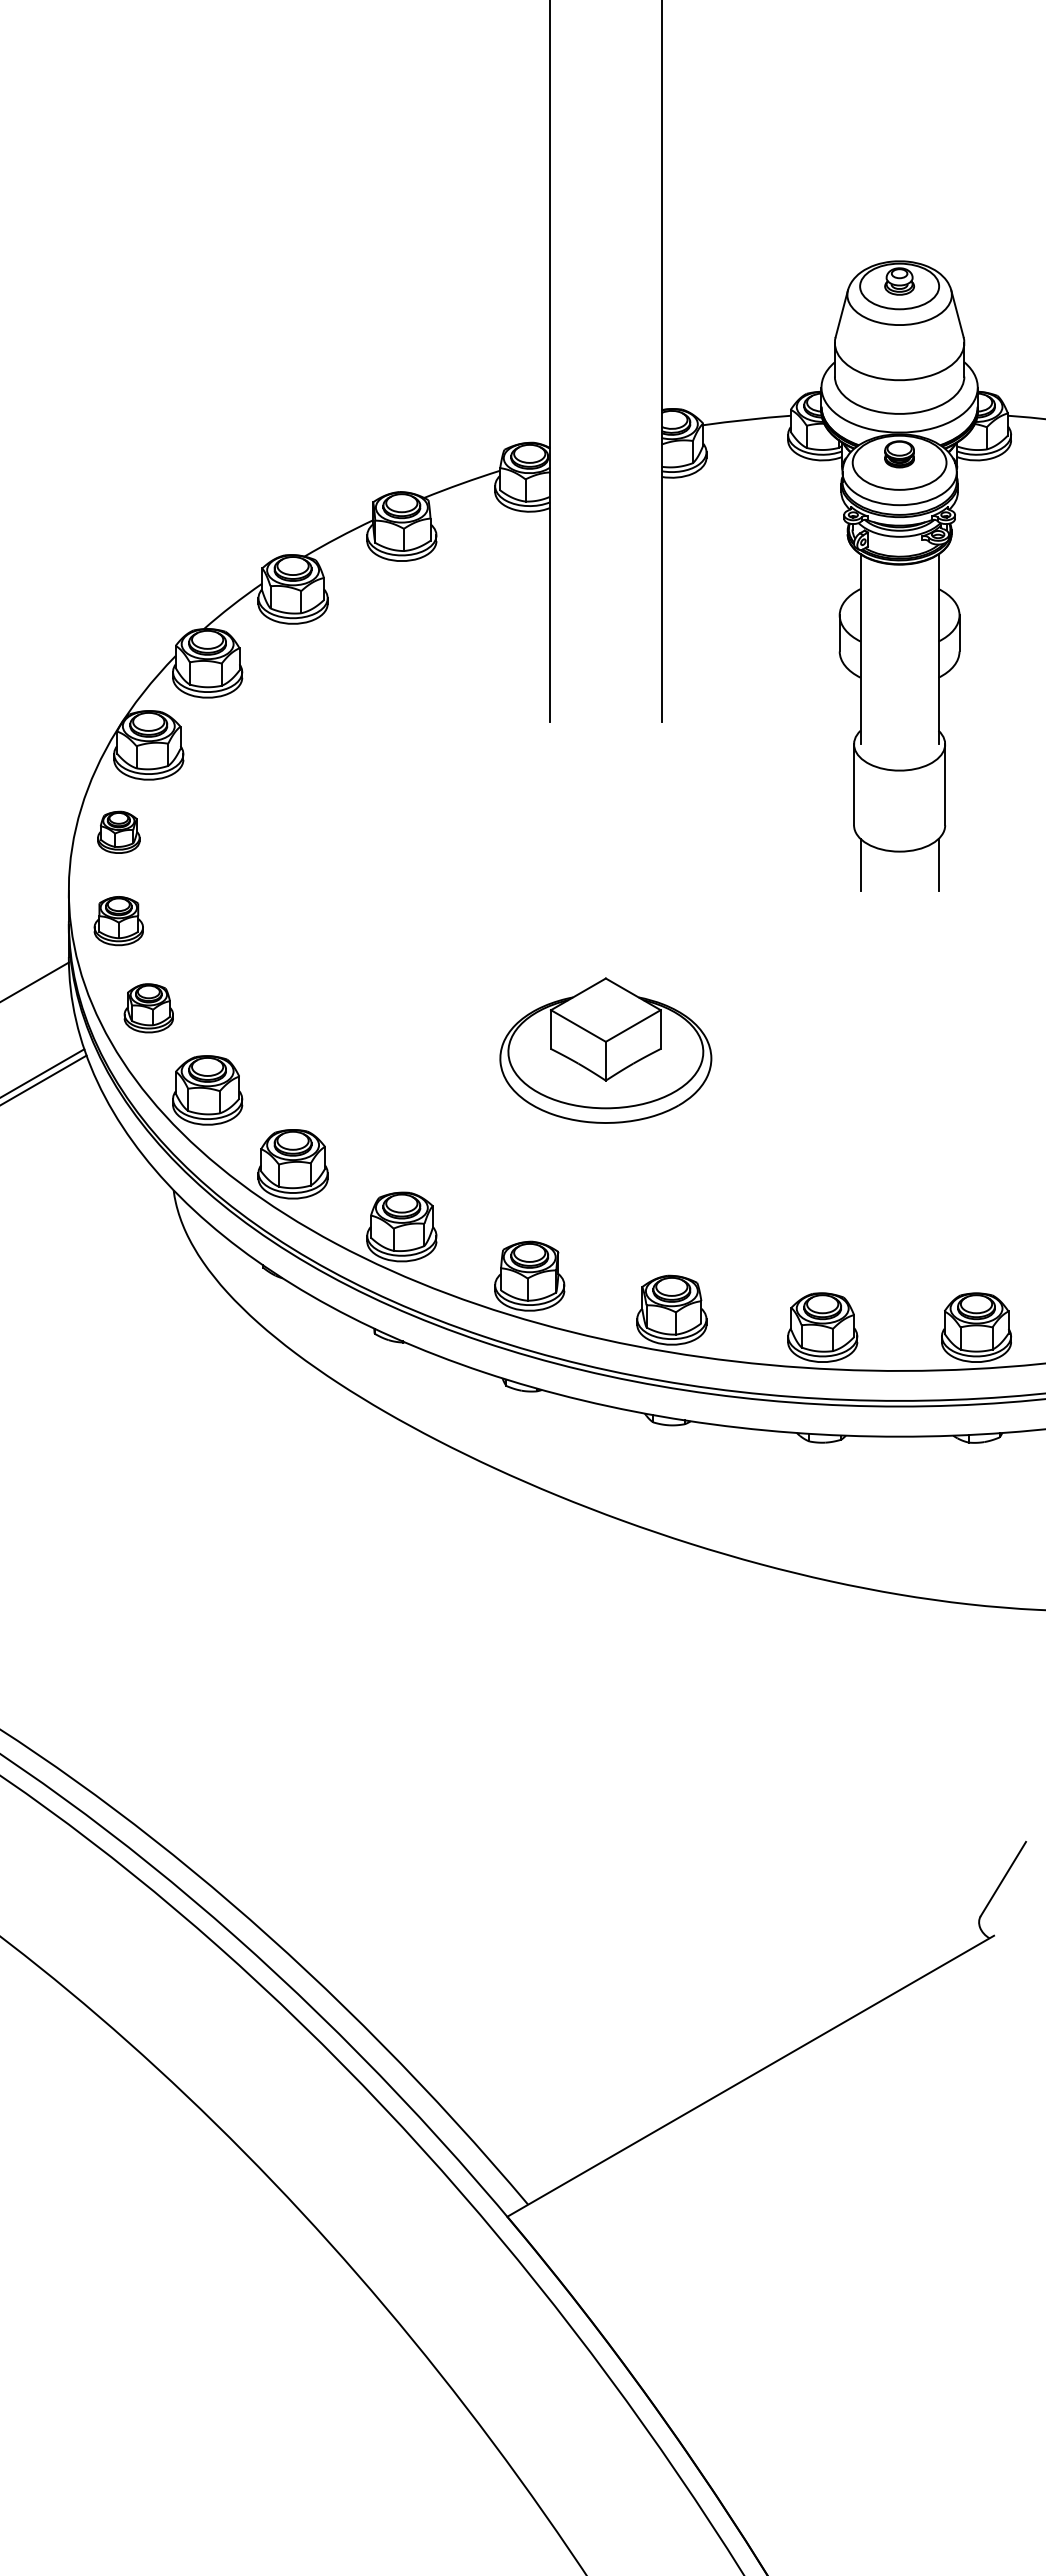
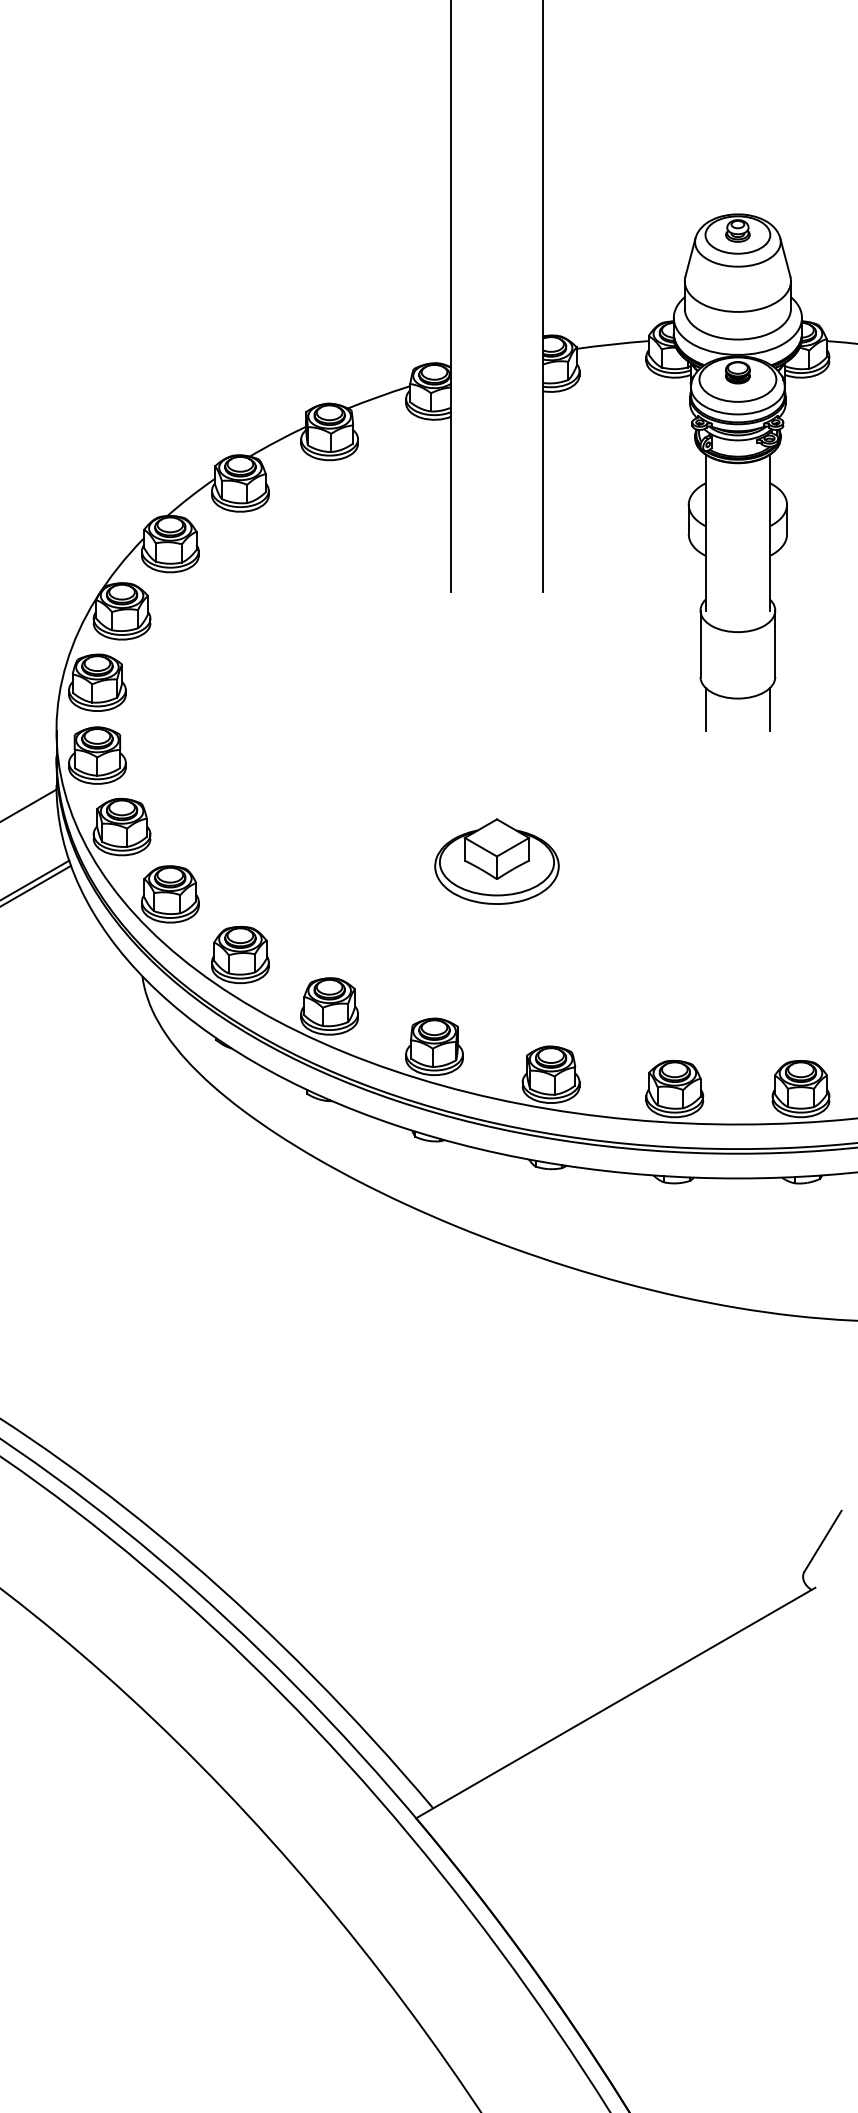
part: (118, 832) -> (97, 682), size x1.67
part: (118, 920) -> (97, 755), size x1.43
part: (148, 1008) -> (121, 827), size x1.43
part: (605, 1049) -> (496, 860), size x0.71

